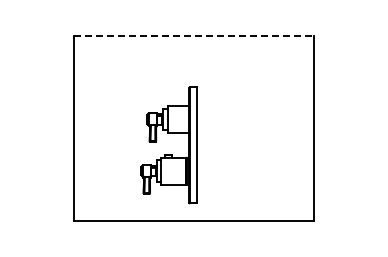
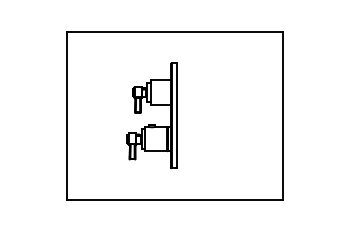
line: (194, 35) -> (175, 32), dashed -> solid
part: (168, 154) -> (152, 124), moved

